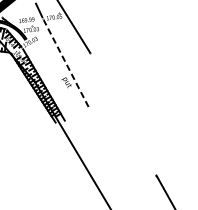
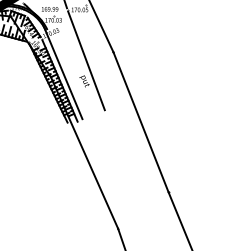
line: (66, 63) -> (86, 60), dashed -> solid
line: (44, 75) -> (61, 70), added
line: (122, 114) -> (140, 122), added

